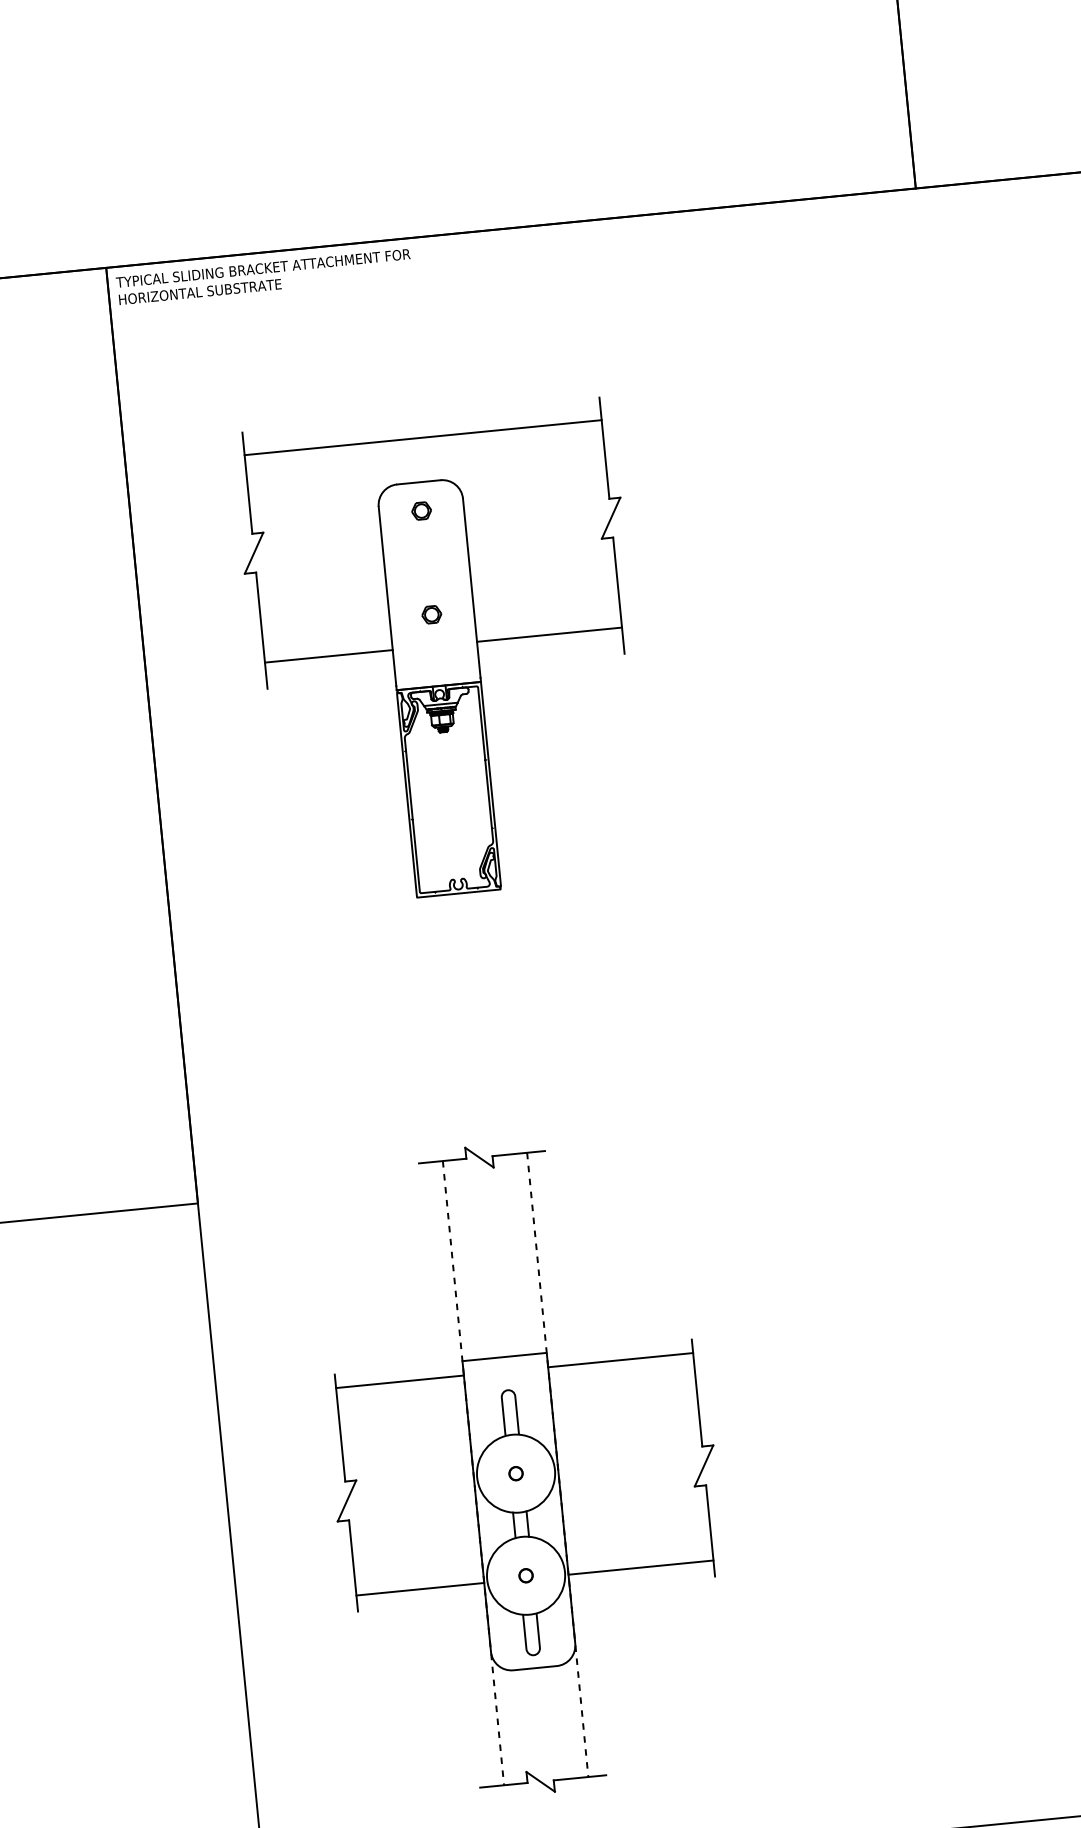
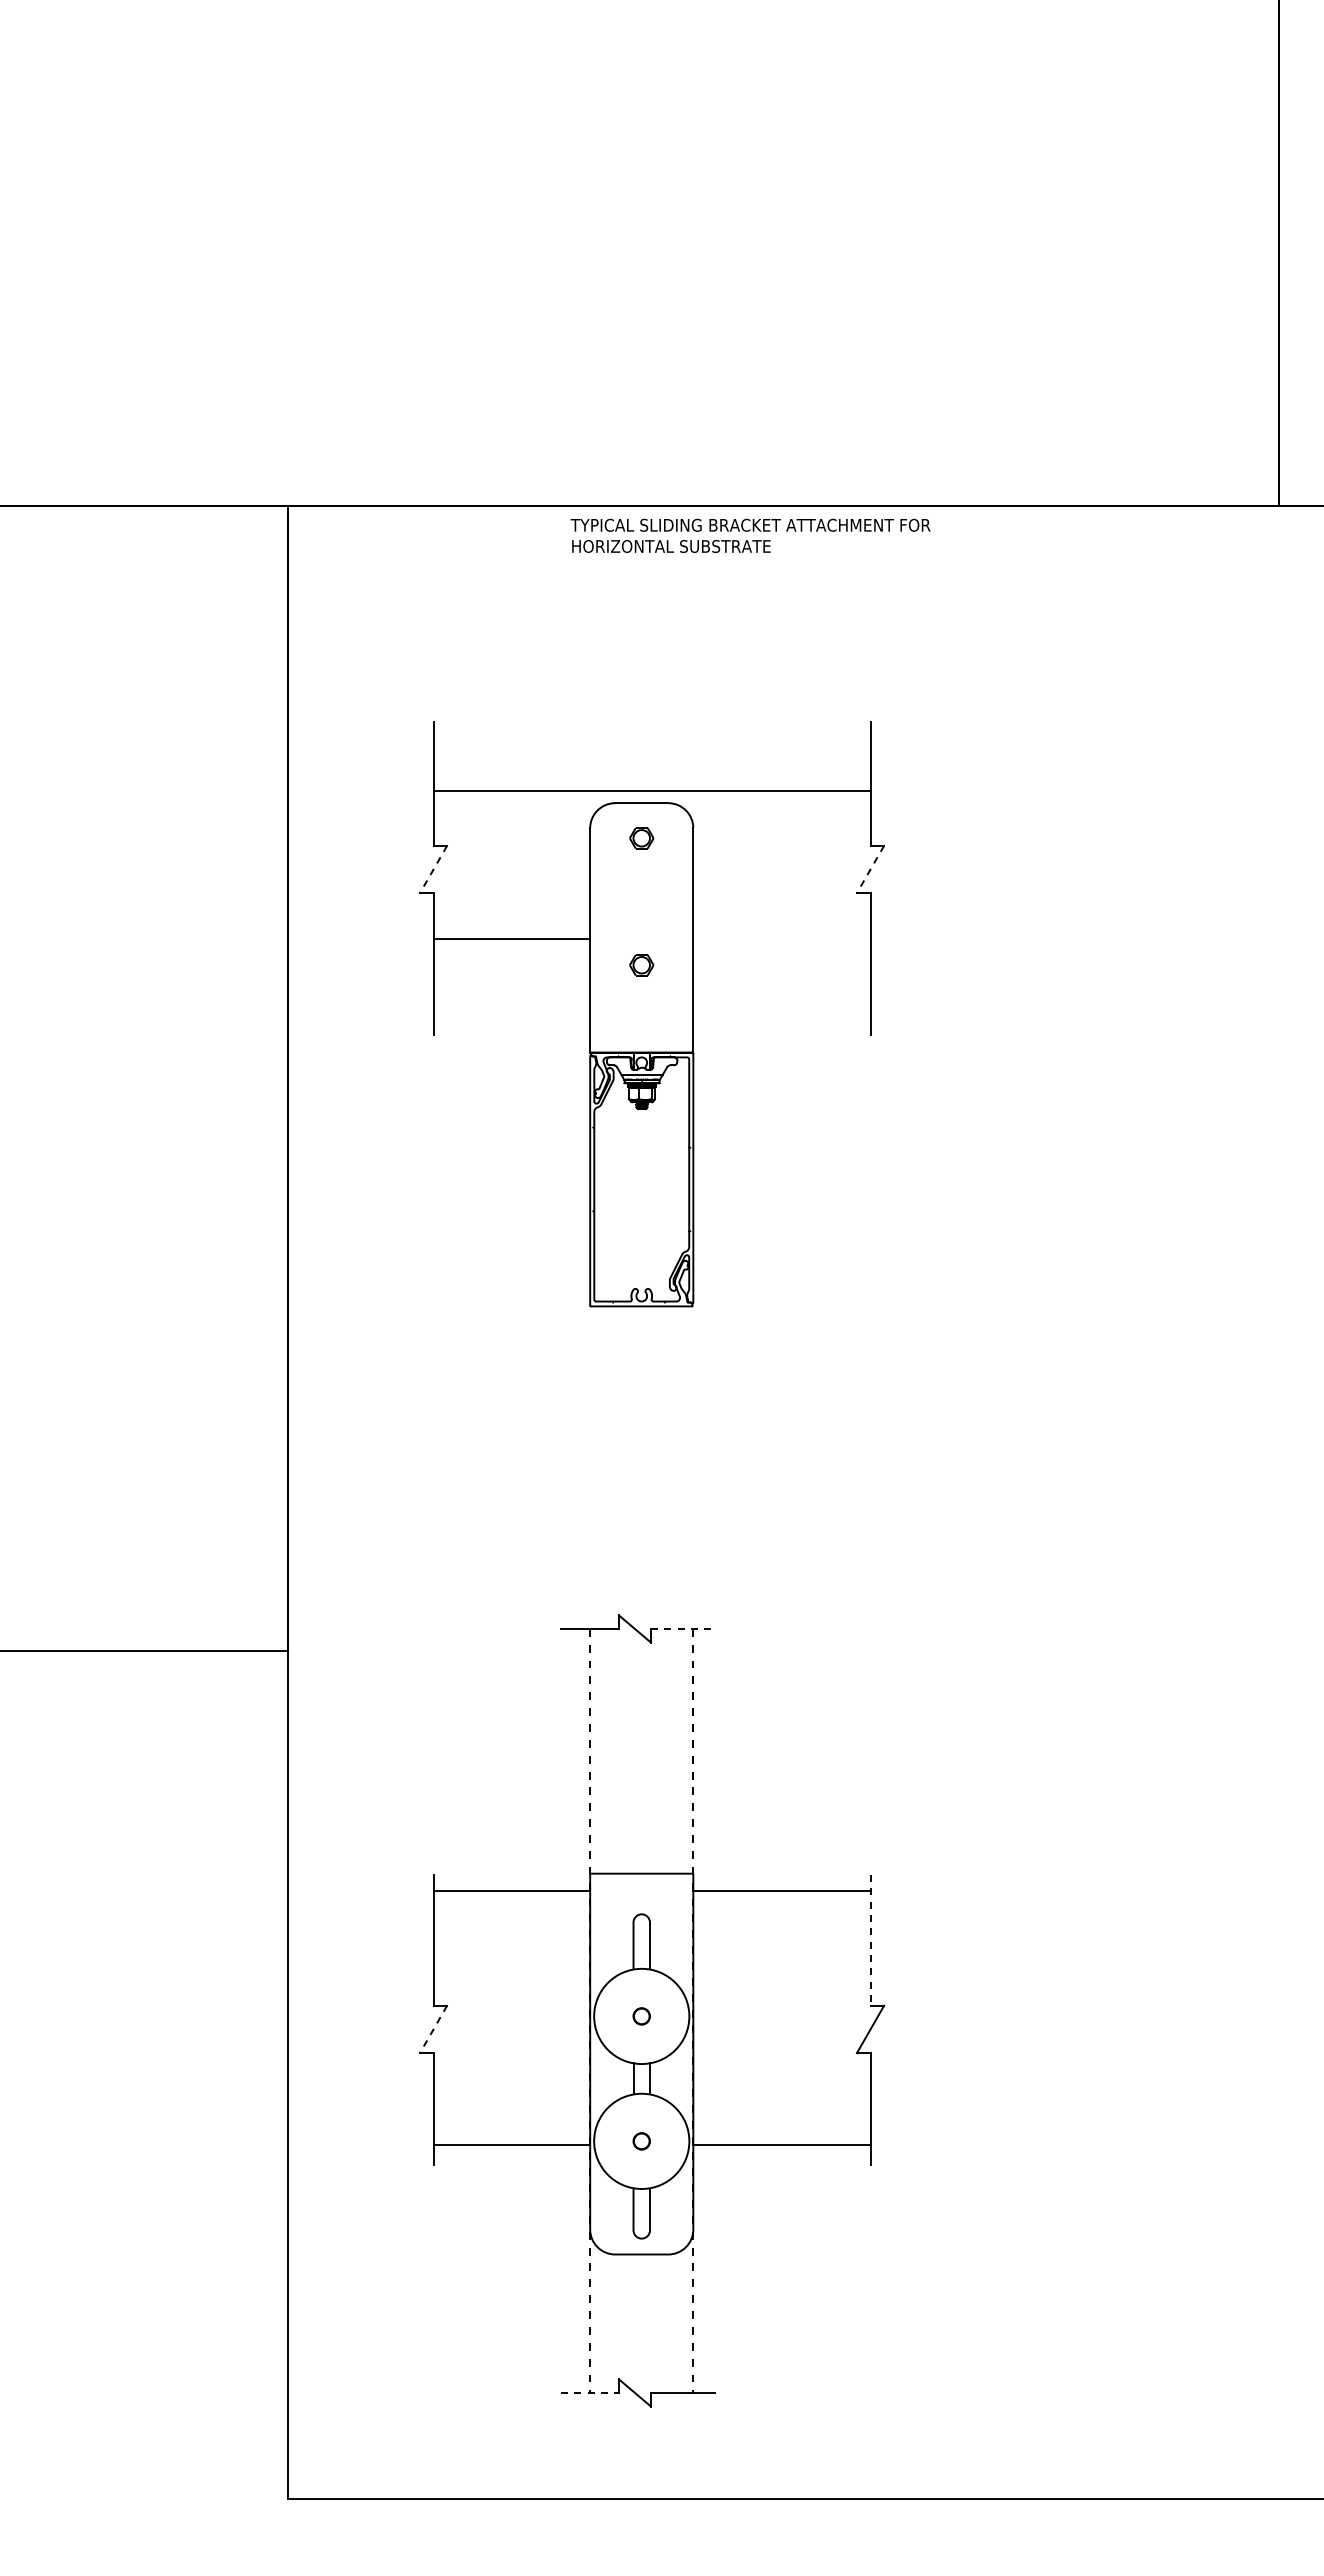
text: (264, 276) -> (750, 535), moved
line: (422, 437) -> (651, 790), moved
line: (611, 518) -> (870, 869), solid -> dashed
line: (254, 553) -> (433, 869), solid -> dashed
line: (549, 634) -> (781, 1003), removed
line: (328, 656) -> (511, 939), moved
line: (519, 1153) -> (683, 1628), solid -> dashed
line: (696, 1393) -> (870, 1940), solid -> dashed
line: (346, 1501) -> (433, 2029), solid -> dashed
line: (504, 1785) -> (590, 2392), solid -> dashed

